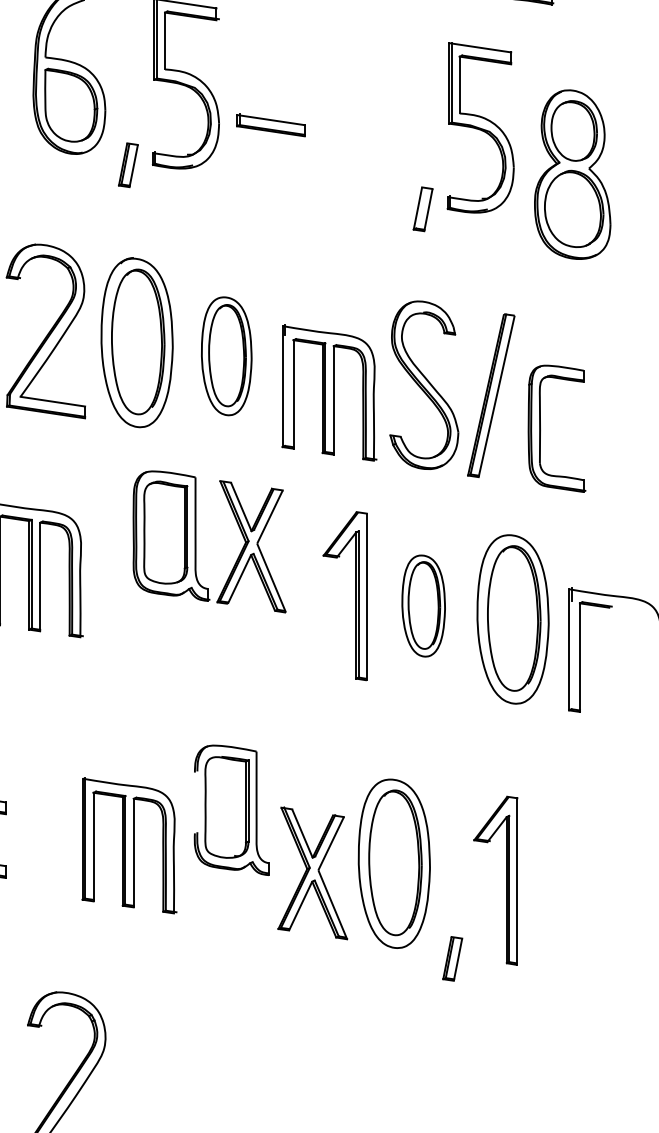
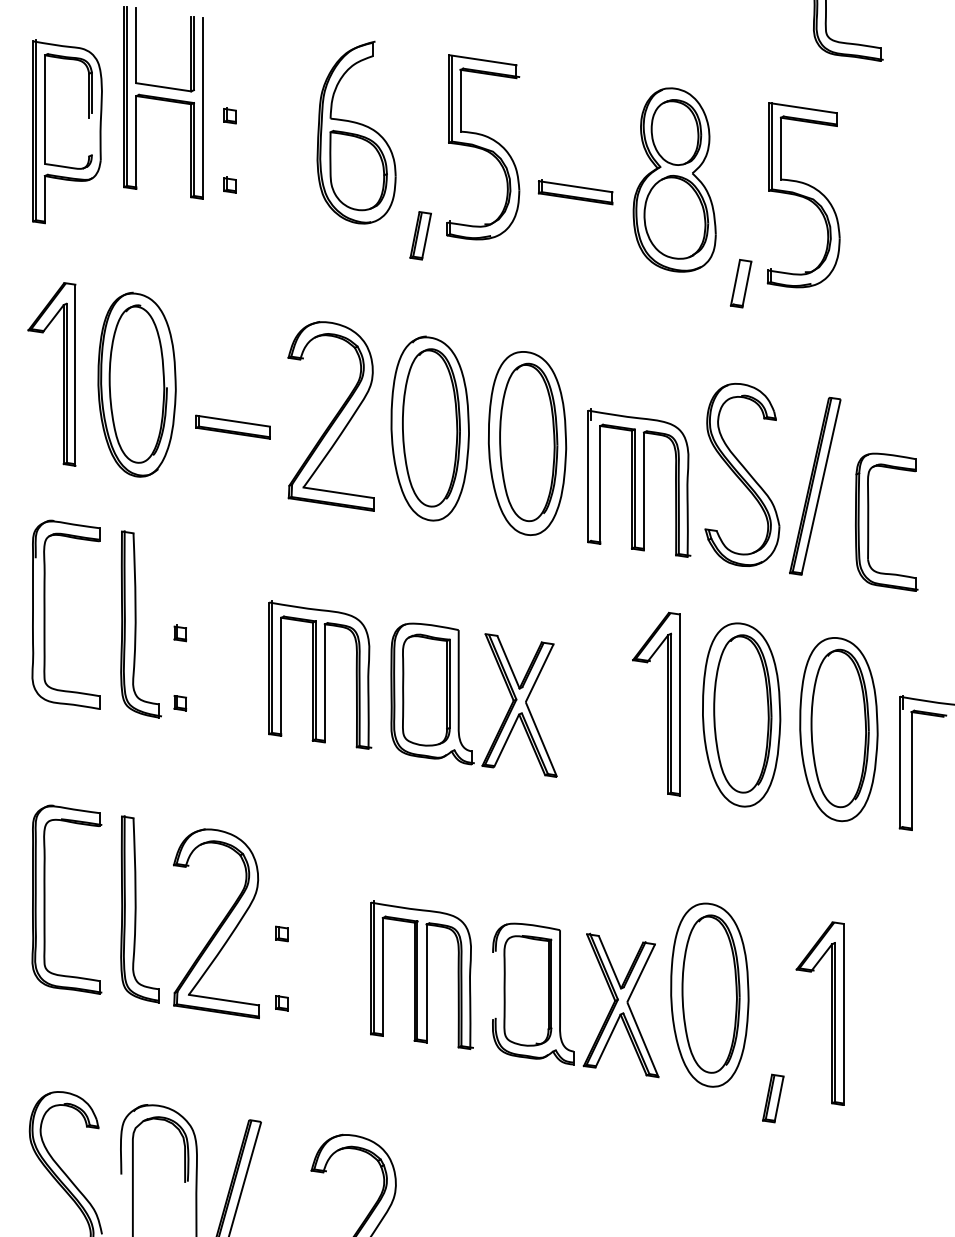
part: (572, 174) -> (674, 179), moved
part: (226, 356) -> (527, 443), size x1.43
part: (196, 541) -> (459, 699), moved
part: (423, 605) -> (741, 714), size x1.67
part: (232, 809) -> (533, 993), moved

